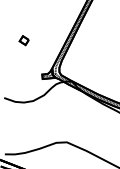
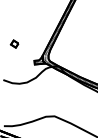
part: (23, 39) -> (14, 43), moved

